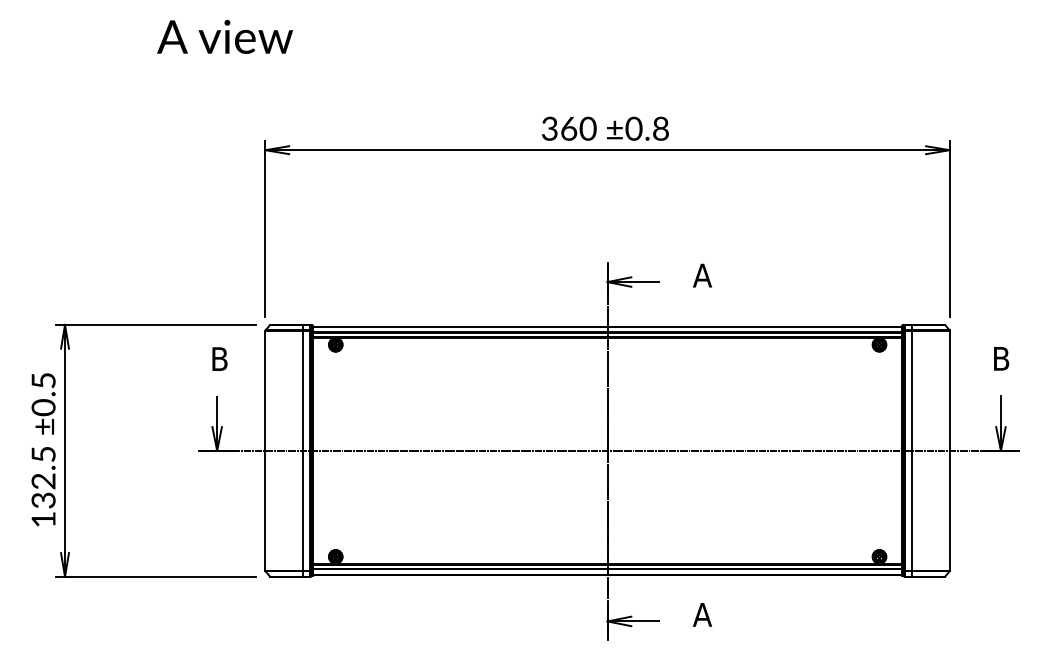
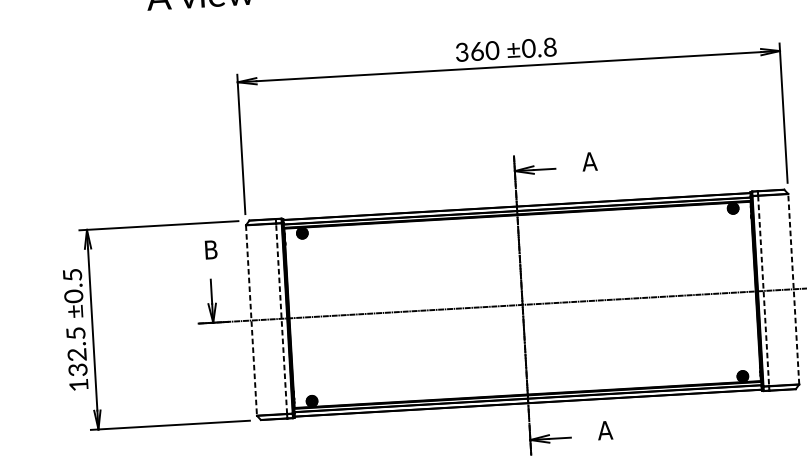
line: (303, 450) -> (281, 318), solid -> dashed
line: (949, 450) -> (793, 288), solid -> dashed
line: (265, 451) -> (251, 321), solid -> dashed
line: (911, 451) -> (763, 291), solid -> dashed

